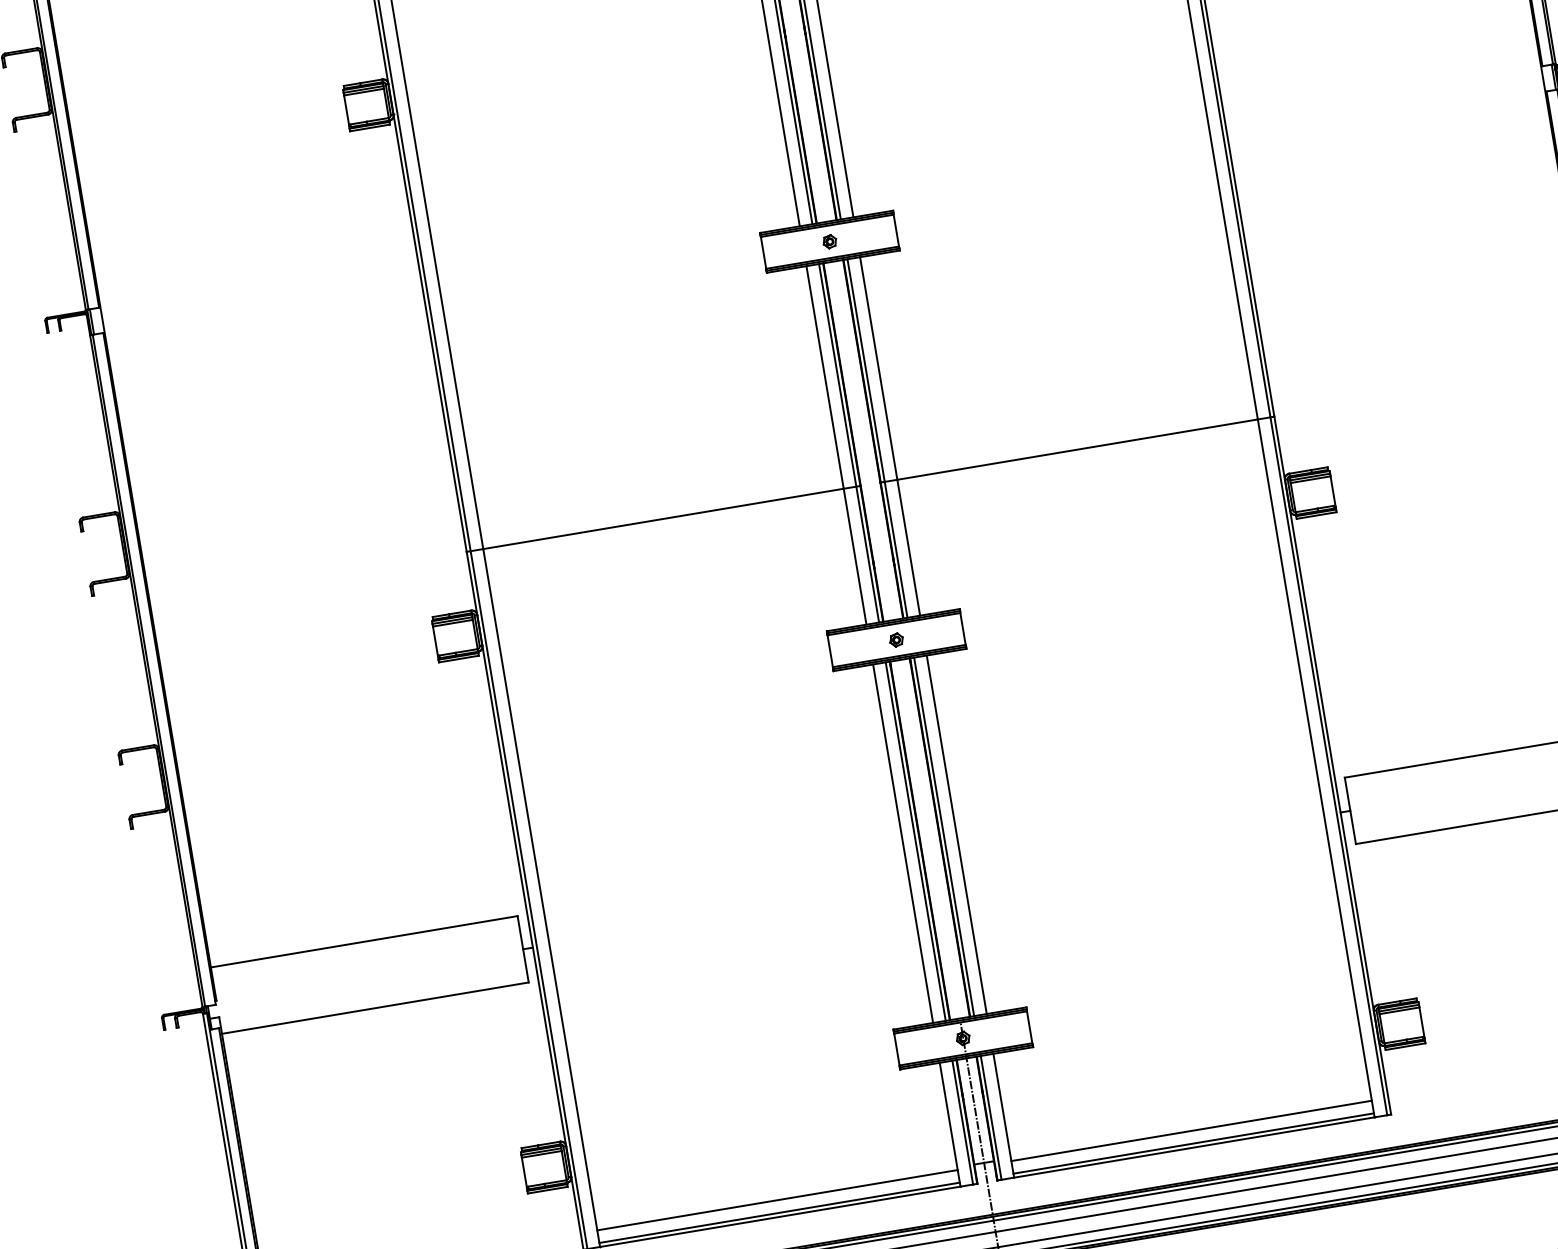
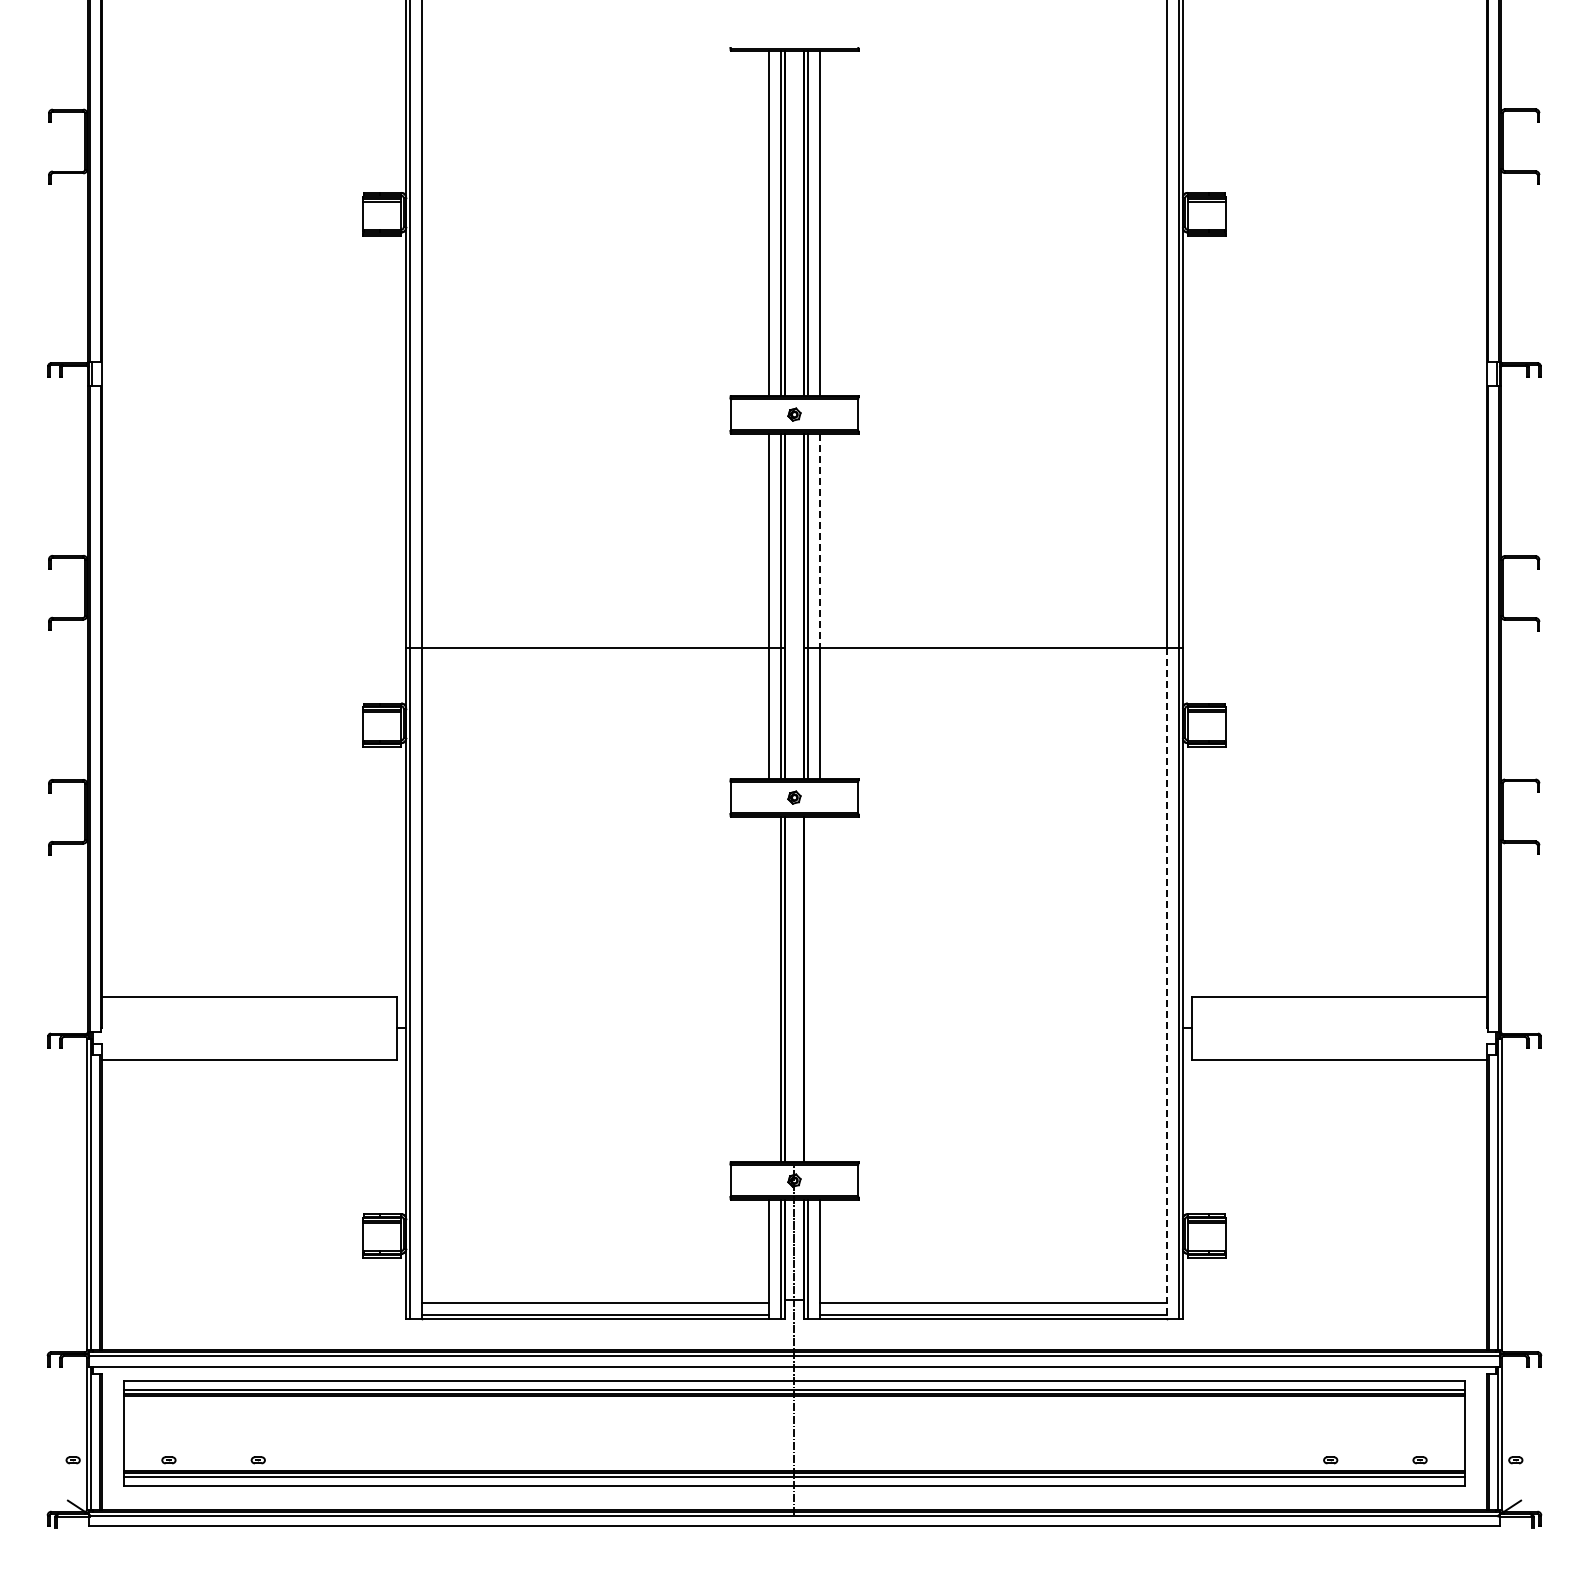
line: (879, 369) -> (820, 541), solid -> dashed
line: (1315, 768) -> (1166, 983), solid -> dashed
line: (956, 834) -> (820, 988), removed
line: (944, 836) -> (808, 988), removed
line: (902, 843) -> (768, 988), removed

